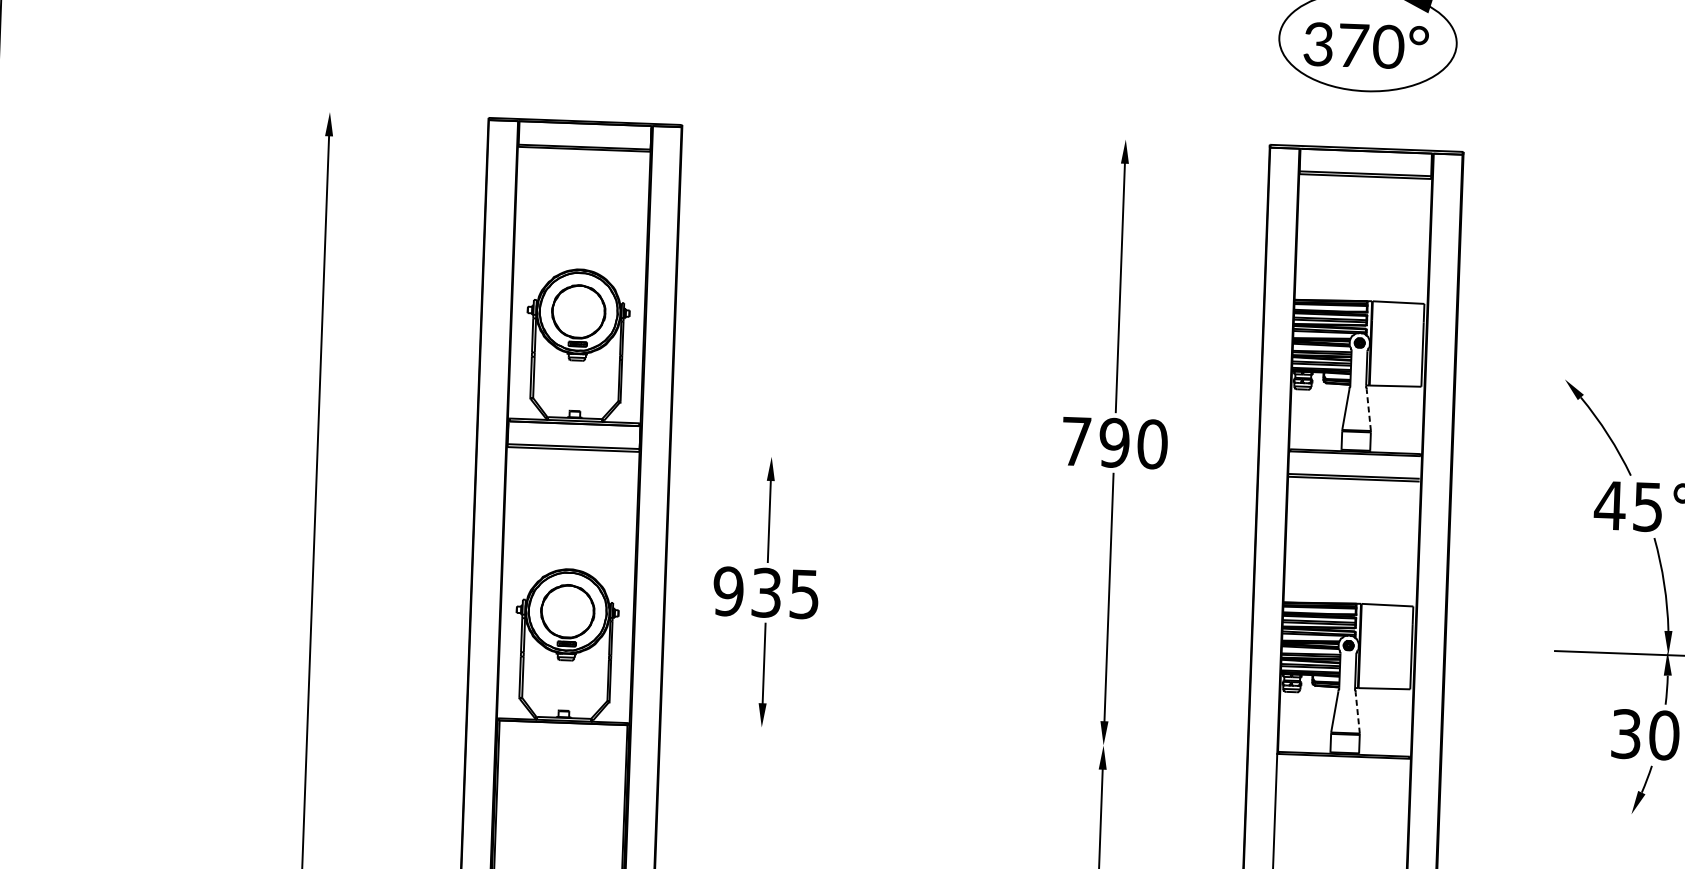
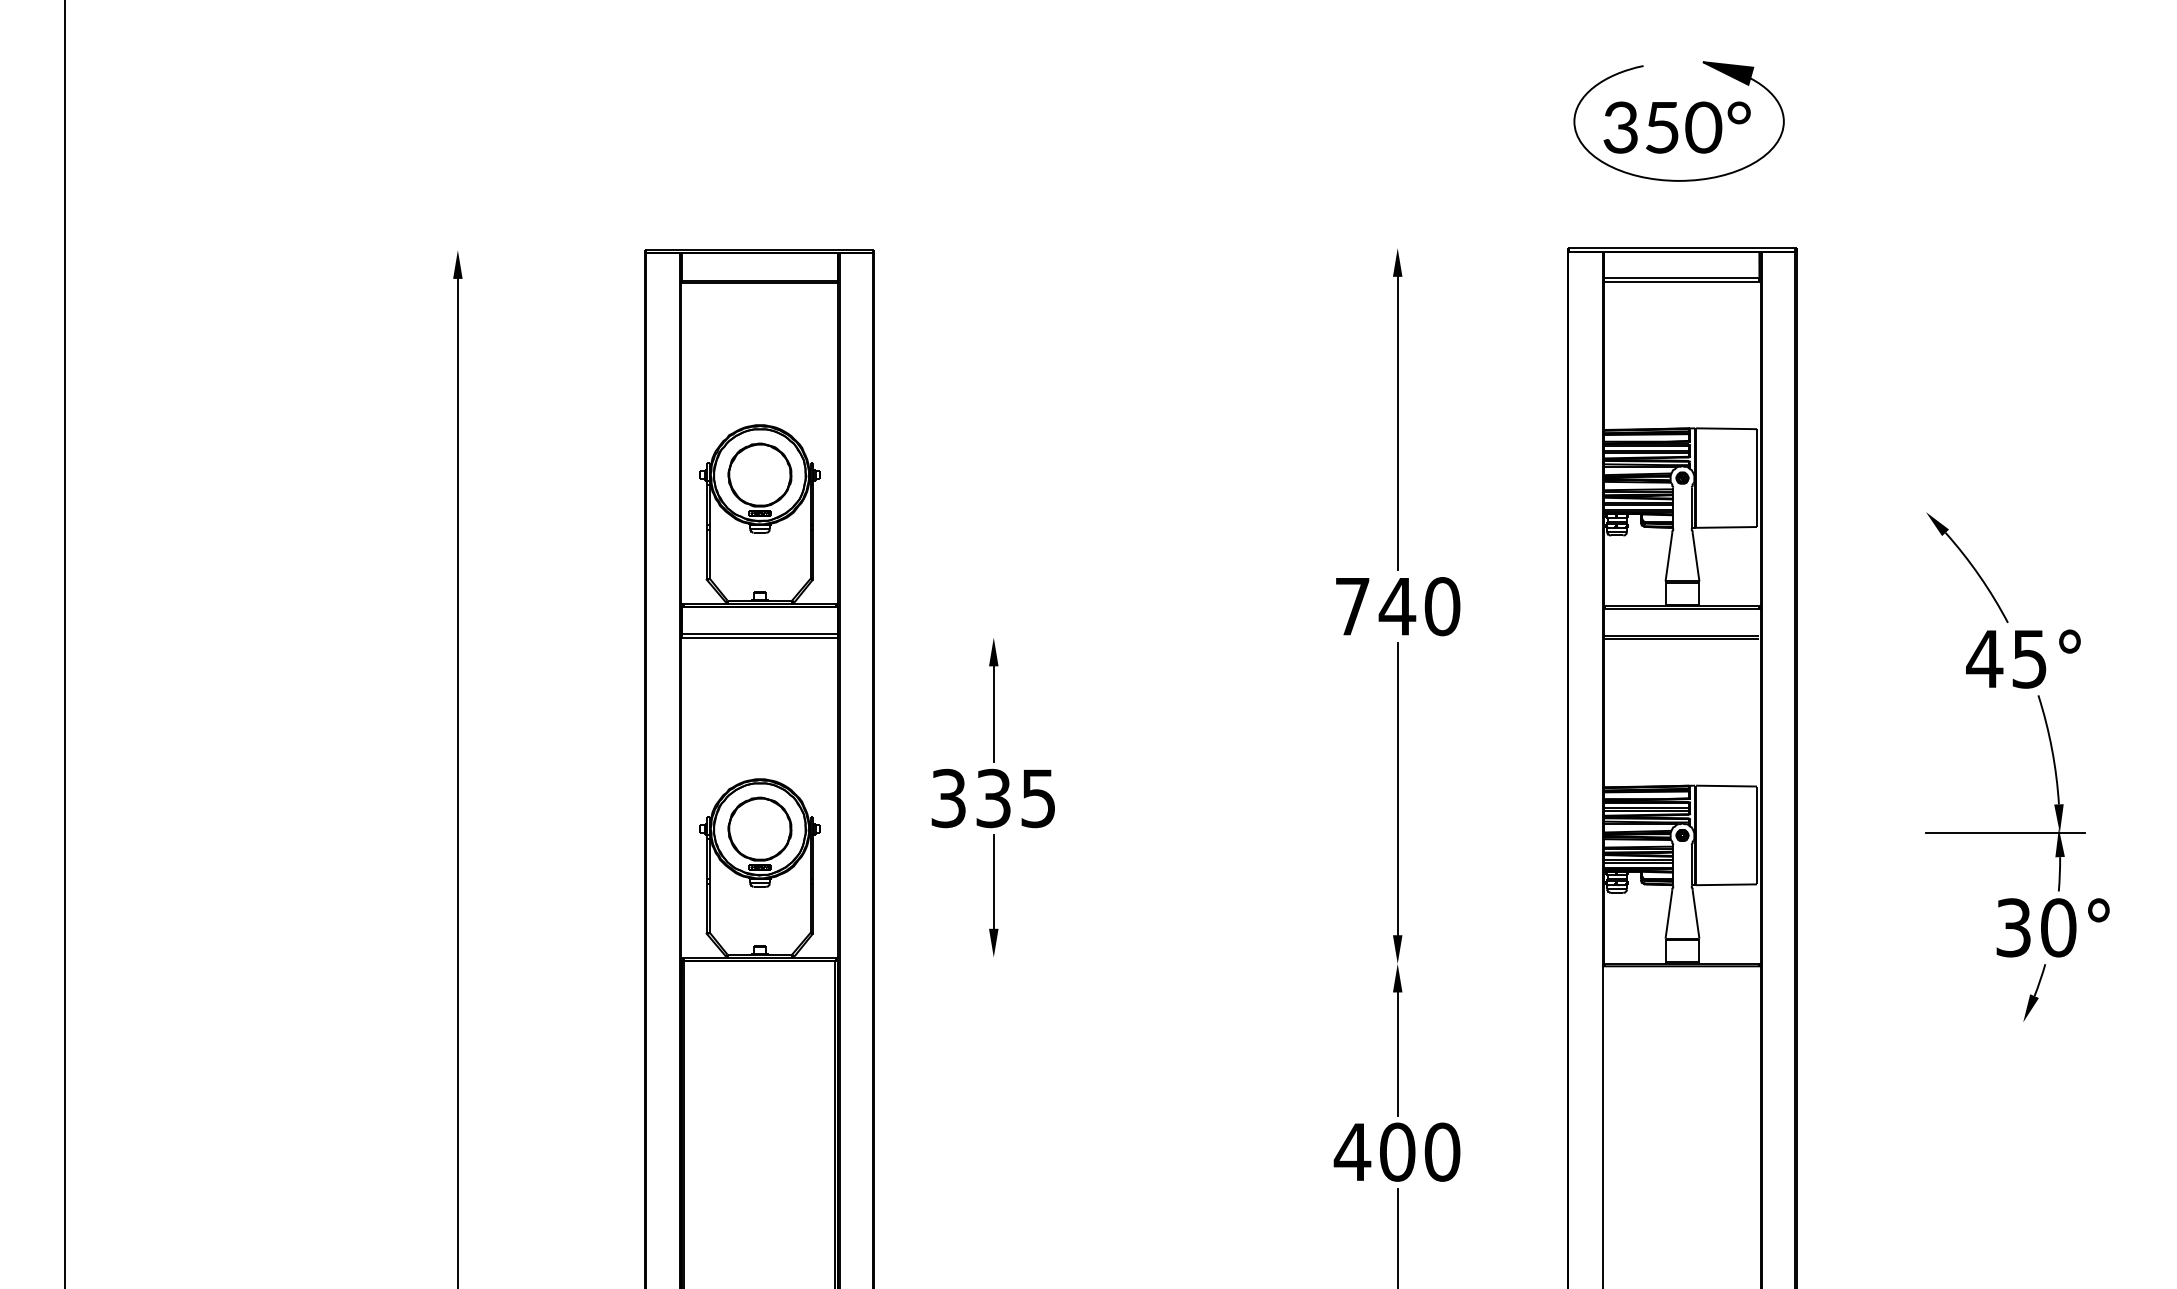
text: (1353, 45) -> (1662, 127), 370° -> 350°
line: (1368, 409) -> (1695, 556), dashed -> solid
text: (1114, 442) -> (1397, 606), 790 -> 740
text: (728, 591) -> (948, 798), 935 -> 335
line: (1357, 712) -> (1695, 913), dashed -> solid

